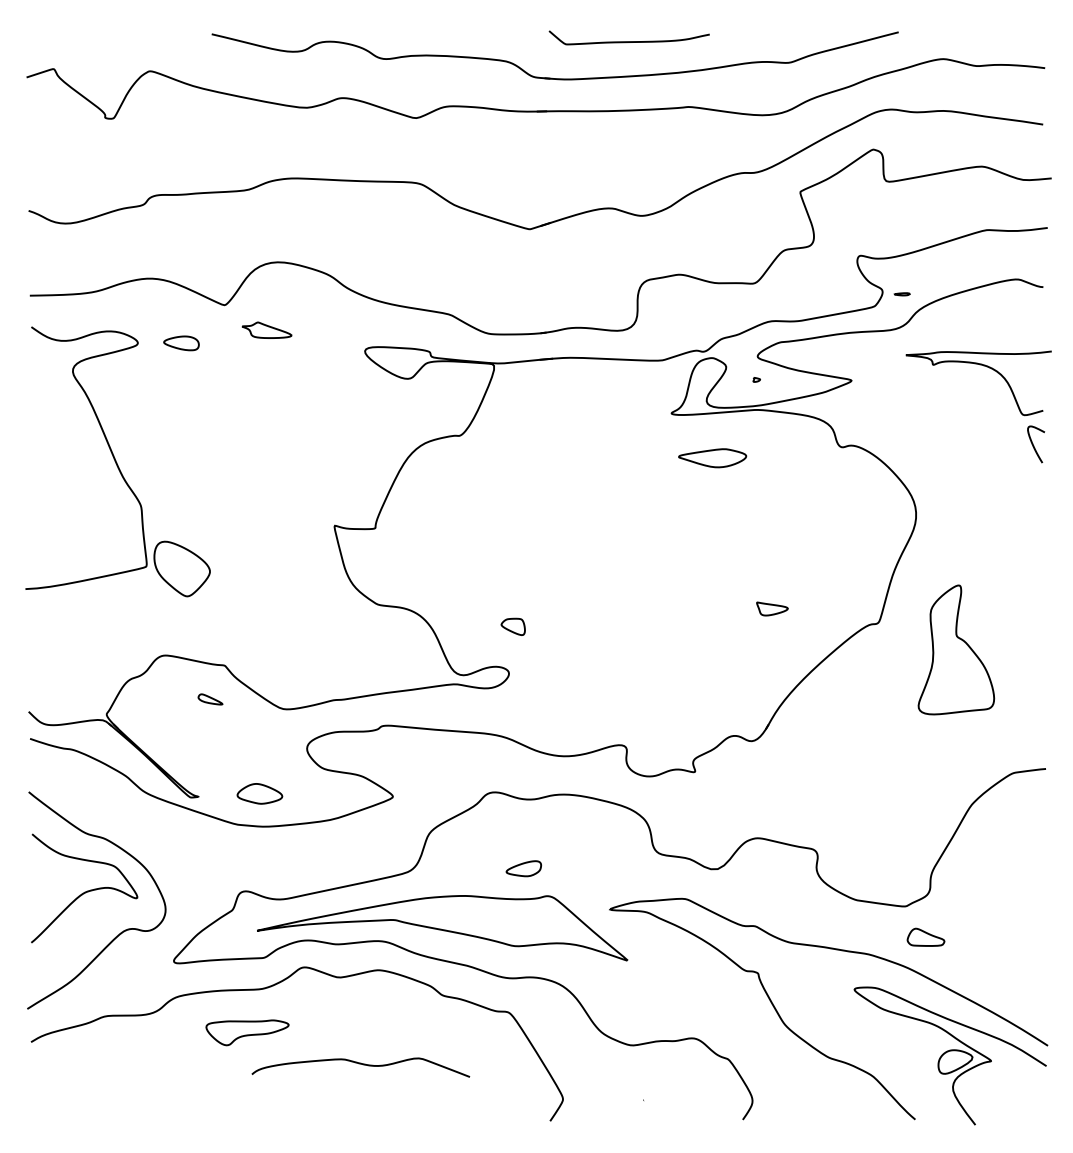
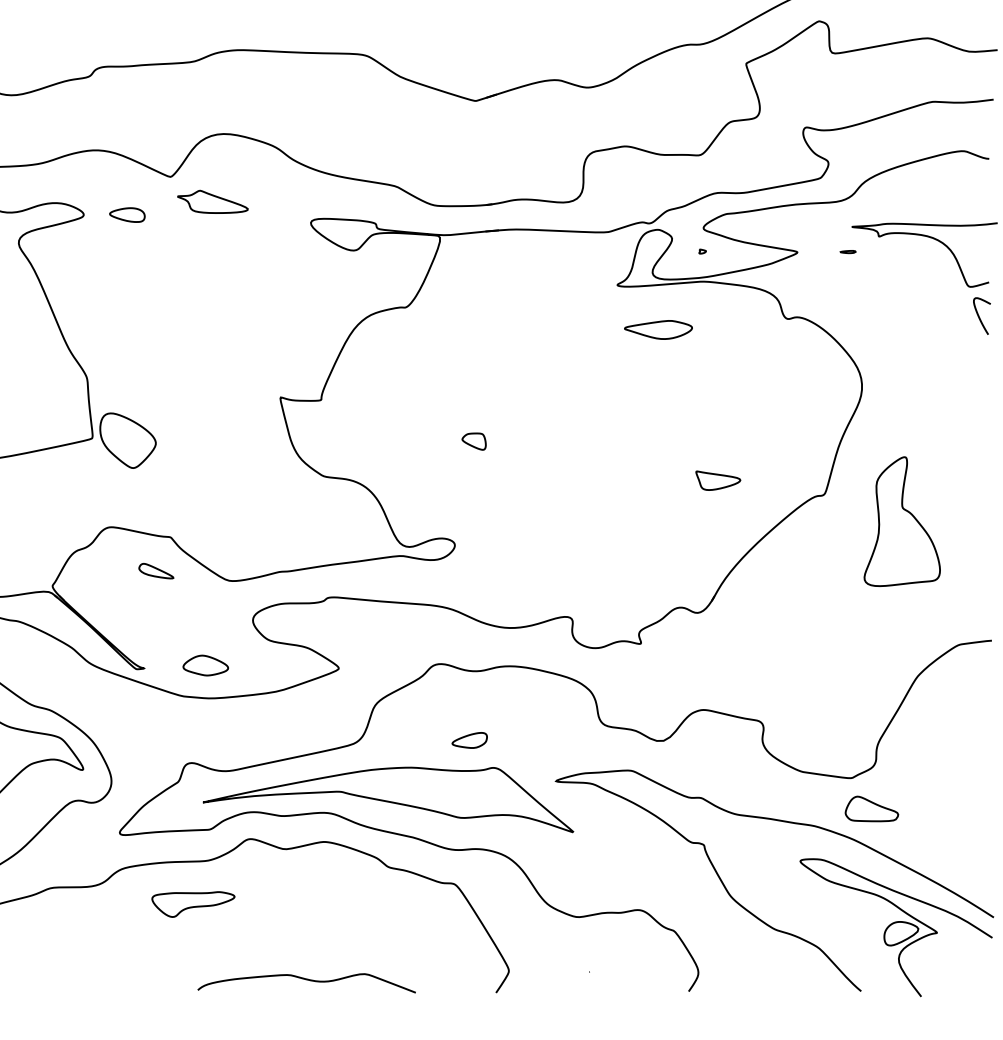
part: (901, 294) -> (847, 252), moved
part: (266, 330) -> (212, 202), size x1.43
part: (772, 608) -> (718, 480), size x1.43
part: (512, 626) -> (473, 441), moved
part: (210, 699) -> (156, 571), size x1.43
part: (925, 937) -> (871, 809), size x1.43
curve: (360, 1064) -> (306, 980), moved

